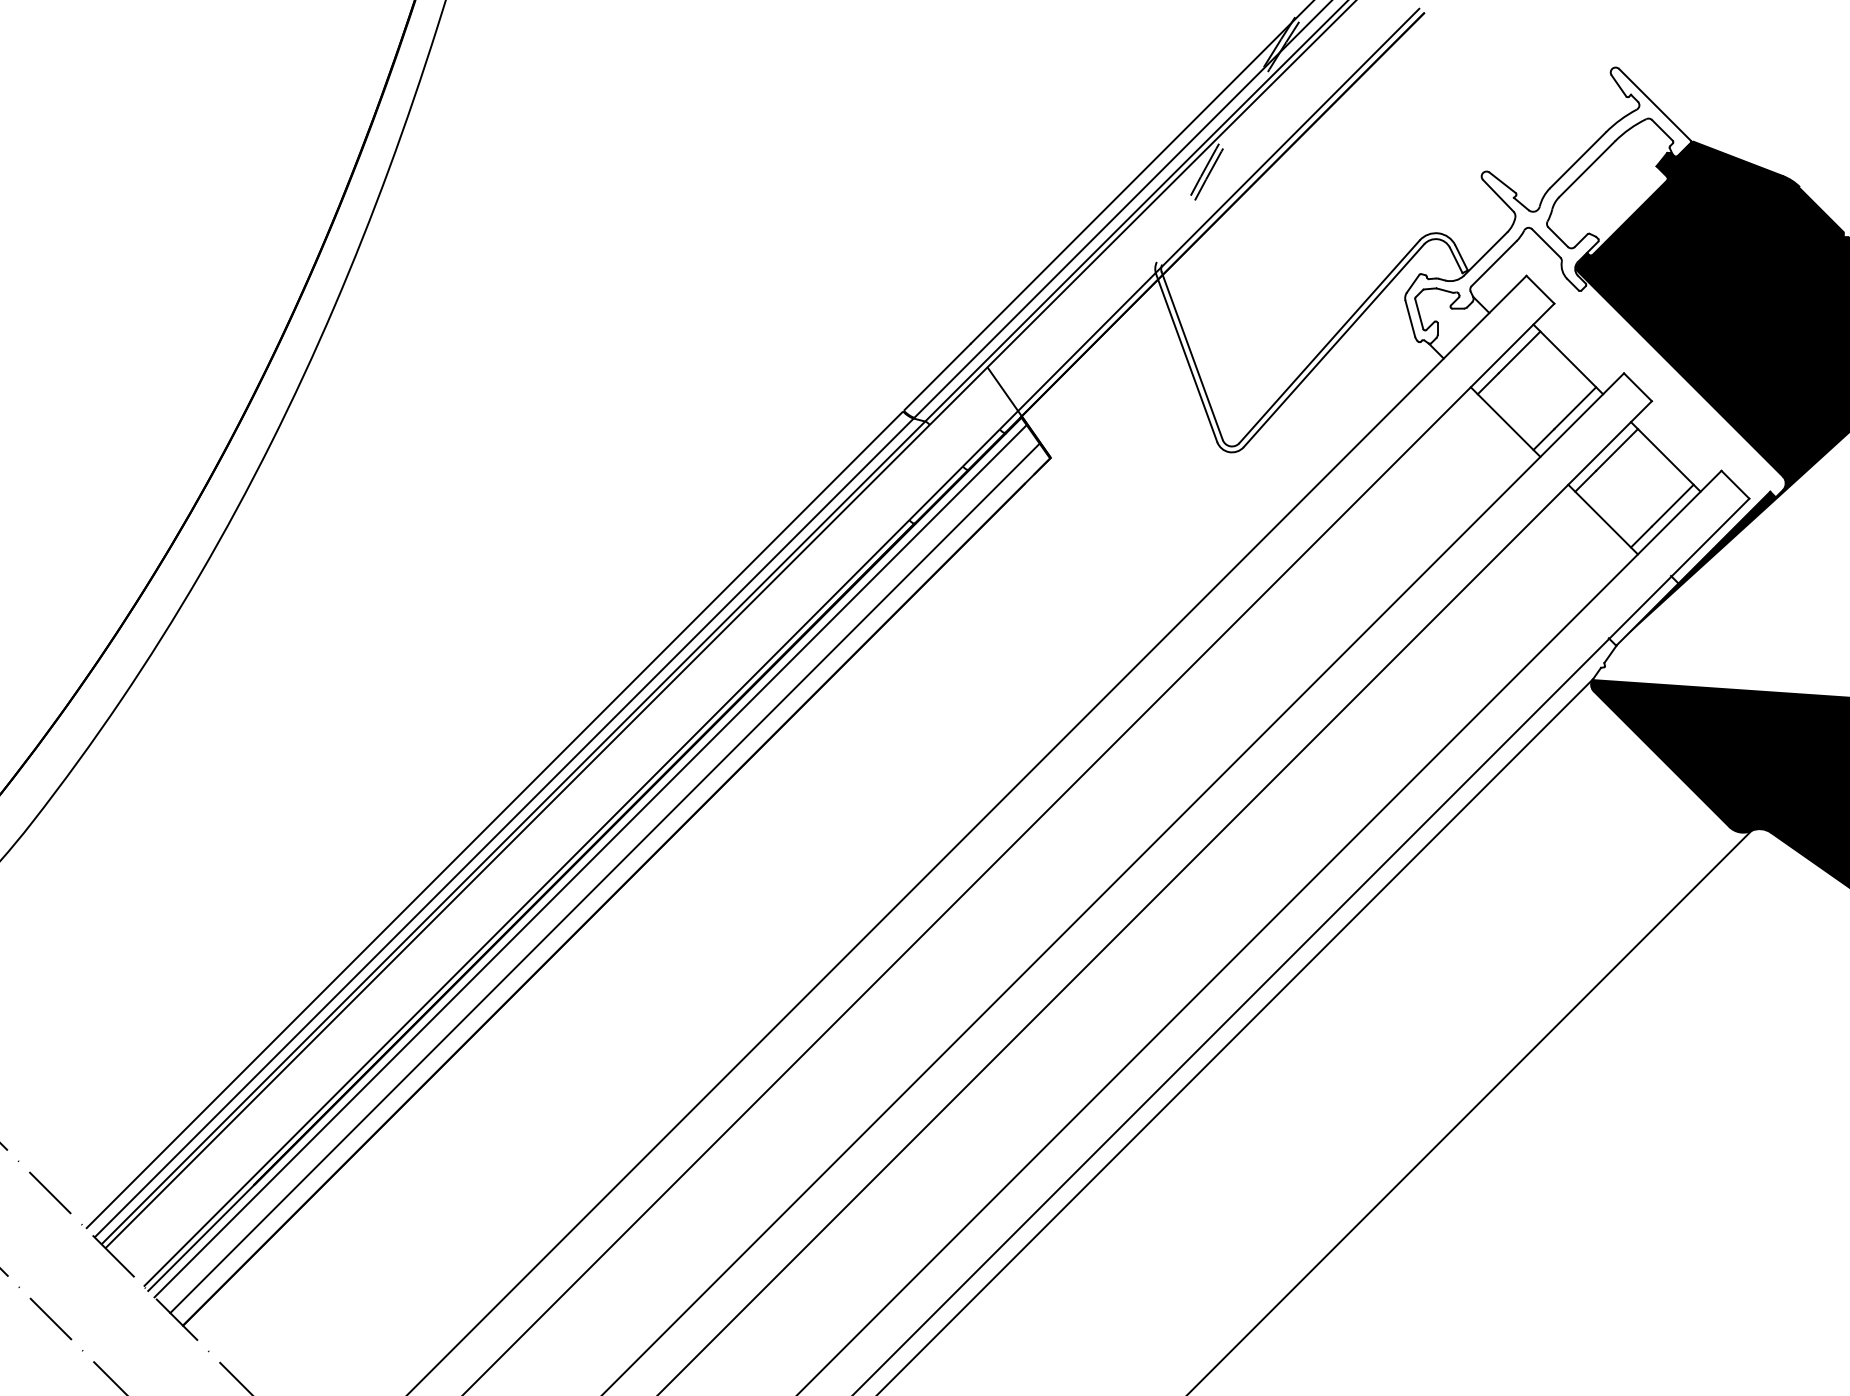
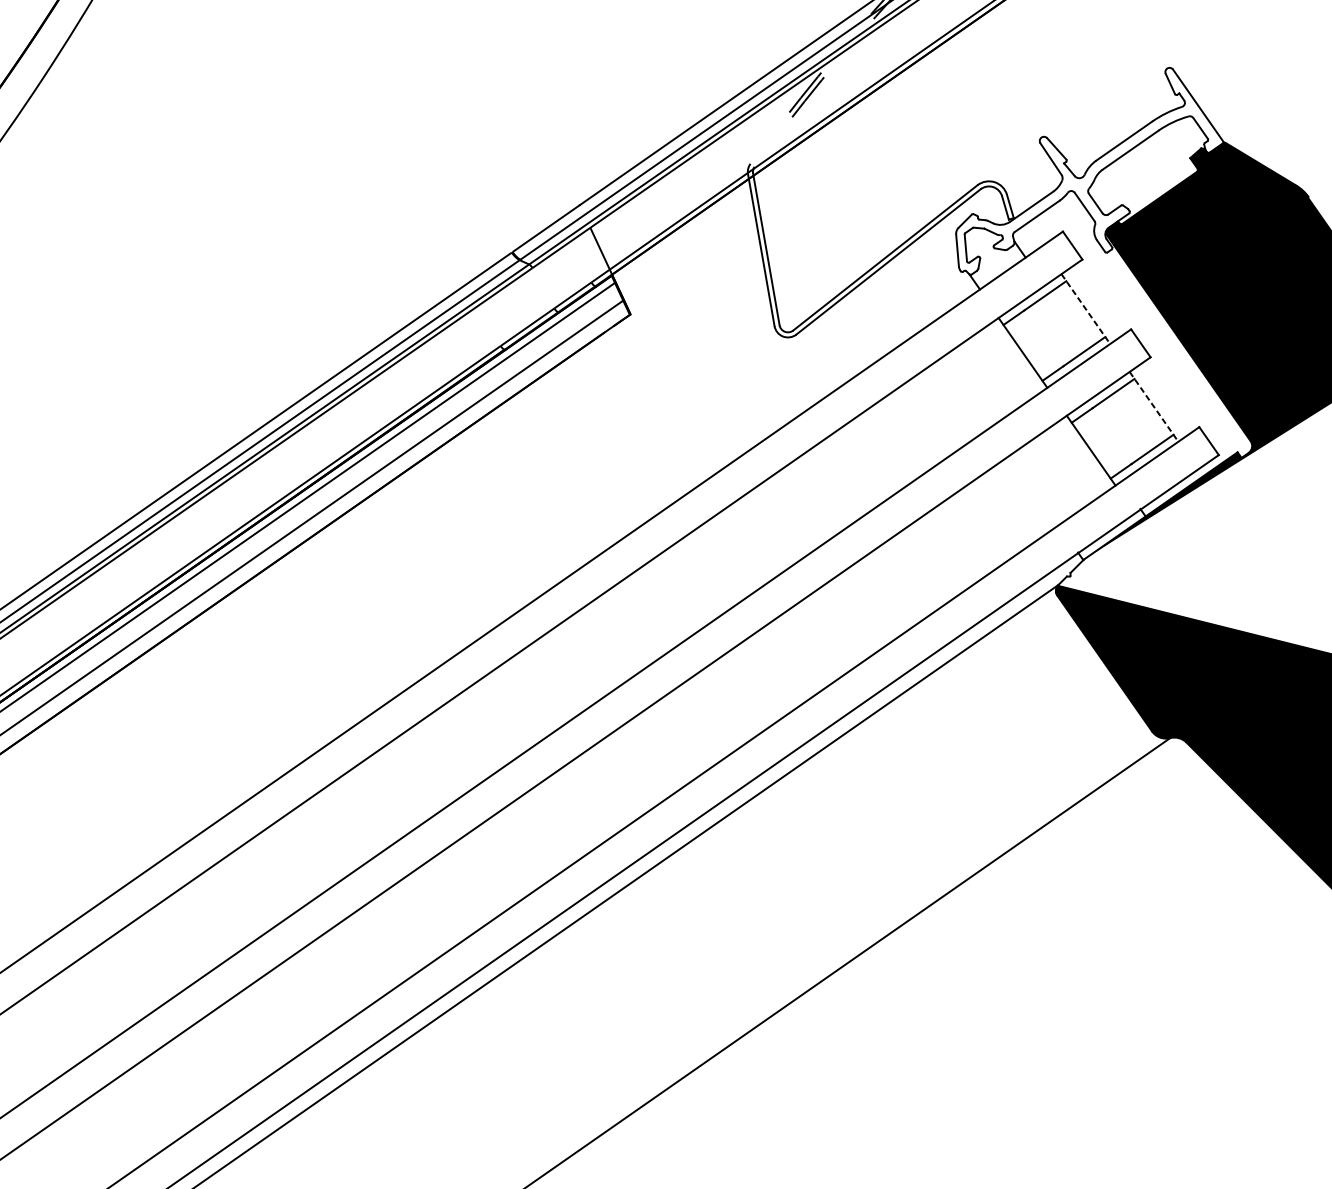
line: (1568, 359) -> (1085, 309), solid -> dashed
line: (1666, 457) -> (1154, 407), solid -> dashed

